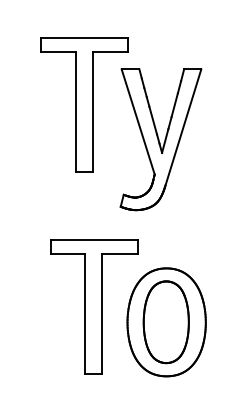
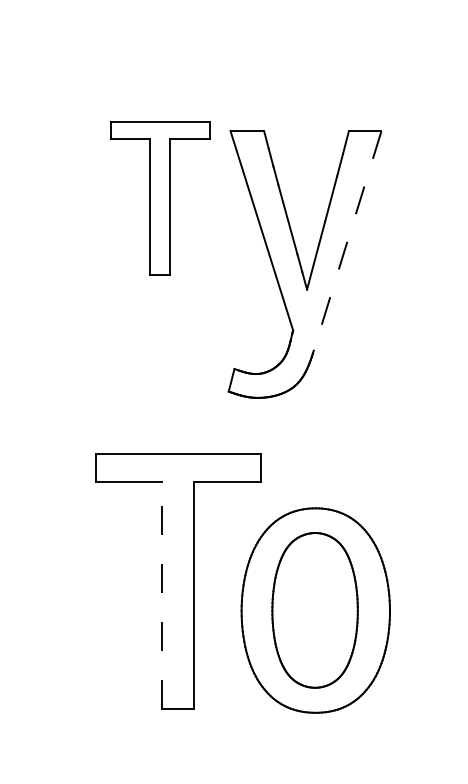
part: (84, 104) -> (160, 197), size x0.6
line: (183, 127) -> (347, 241), solid -> dashed
line: (85, 314) -> (162, 595), solid -> dashed

